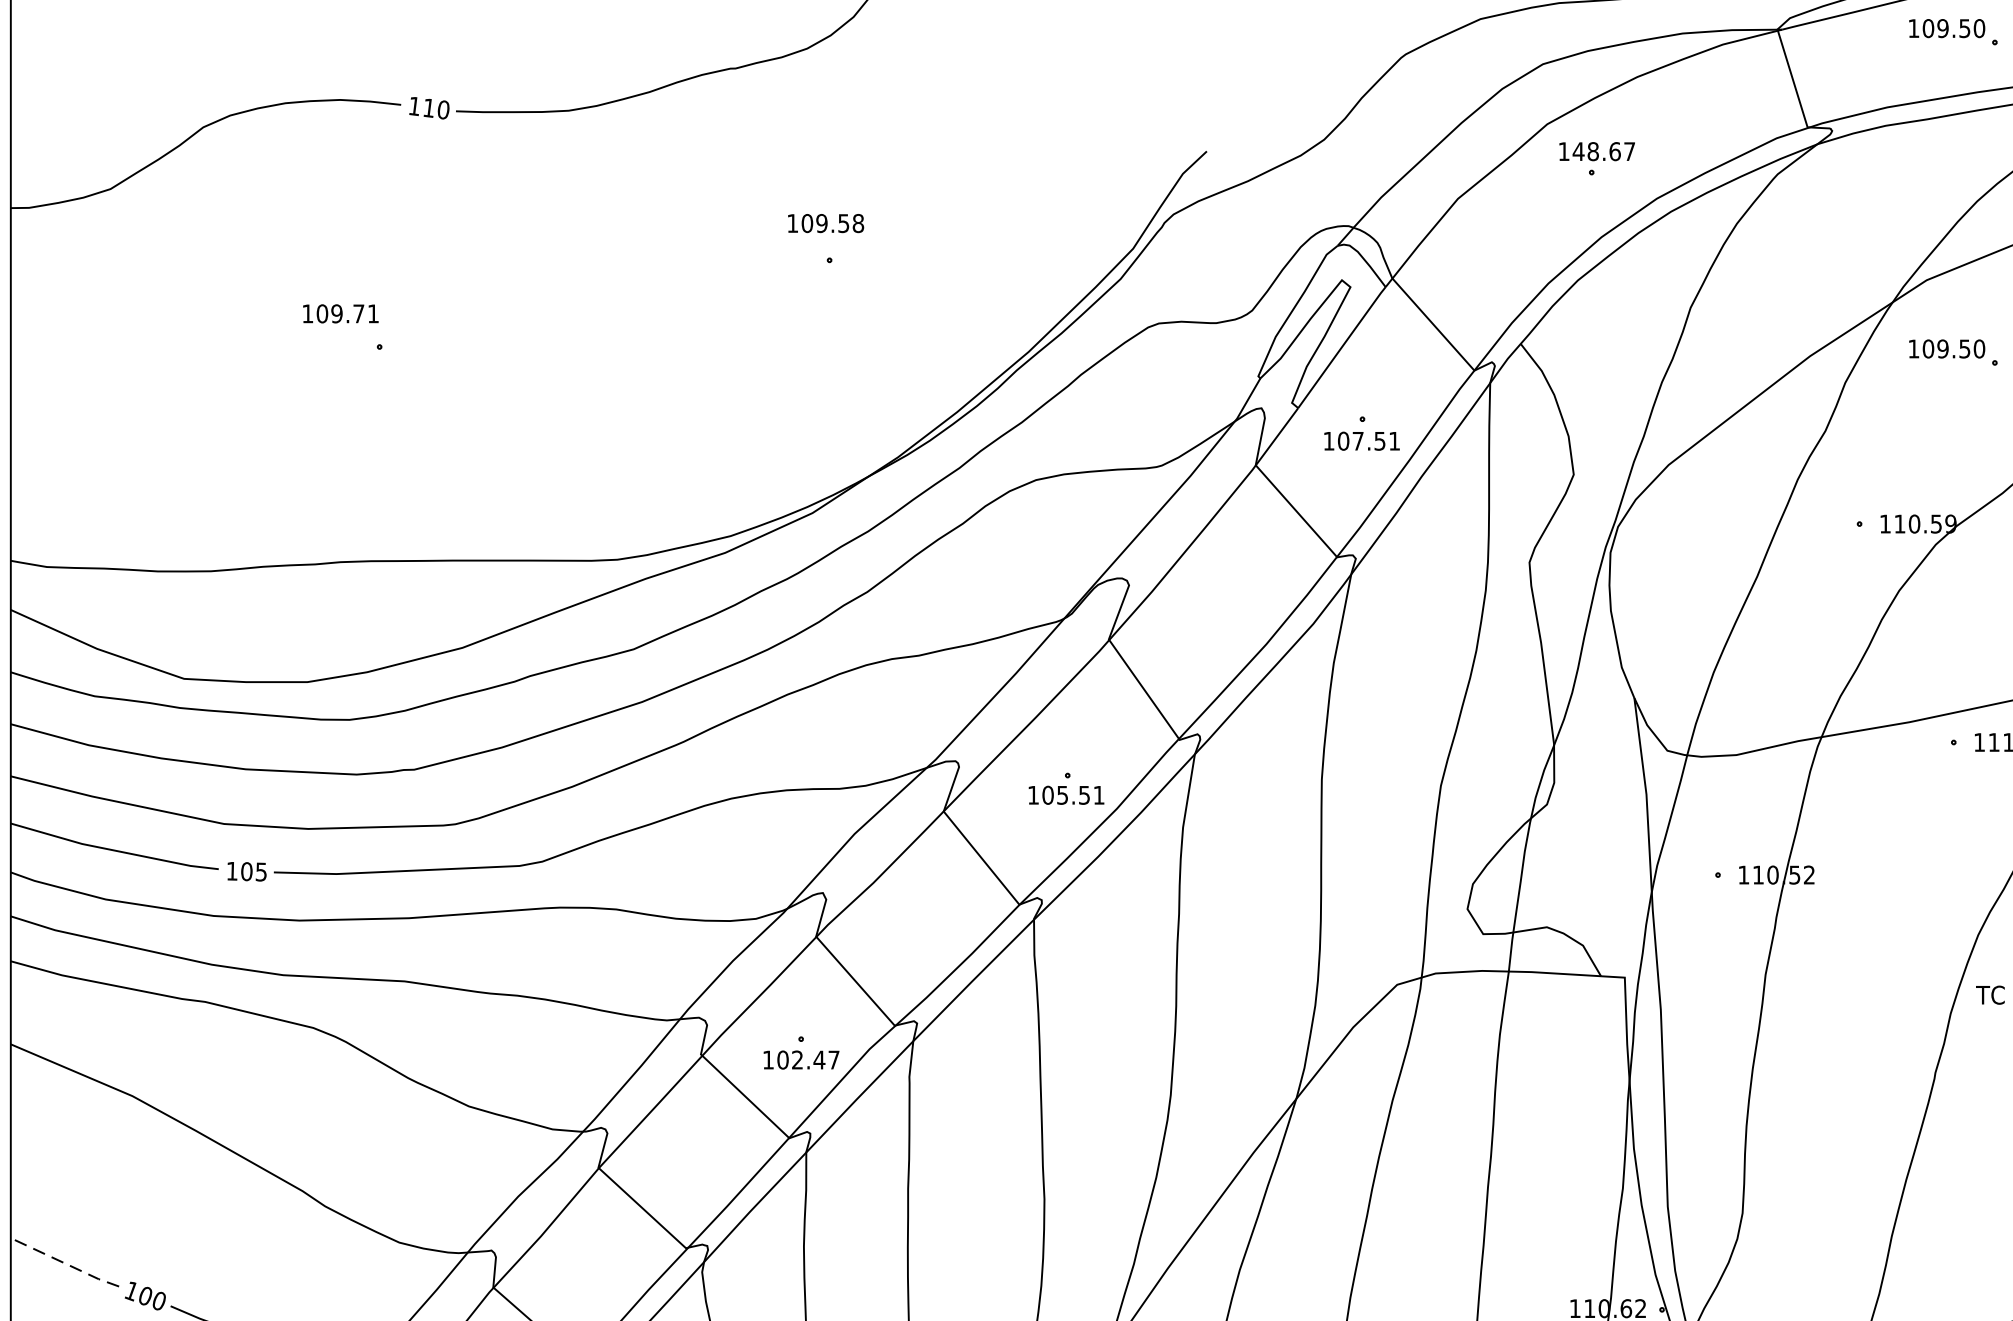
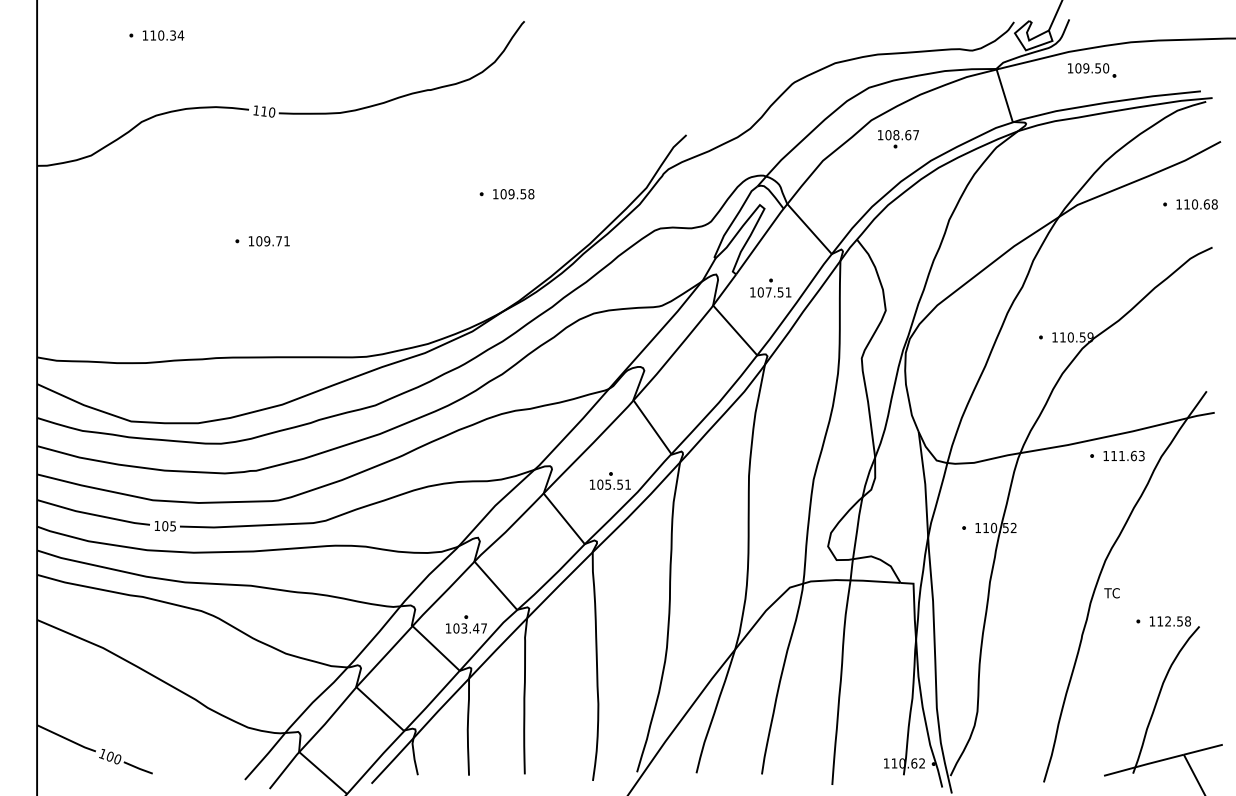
text: (1578, 152) -> (888, 135), 148.67 -> 108.67
text: (825, 224) -> (513, 194), moved
text: (339, 314) -> (268, 241), moved
part: (1954, 352) -> (1092, 244), removed
text: (797, 1060) -> (464, 628), 102.47 -> 103.47
line: (64, 1264) -> (66, 739), dashed -> solid

